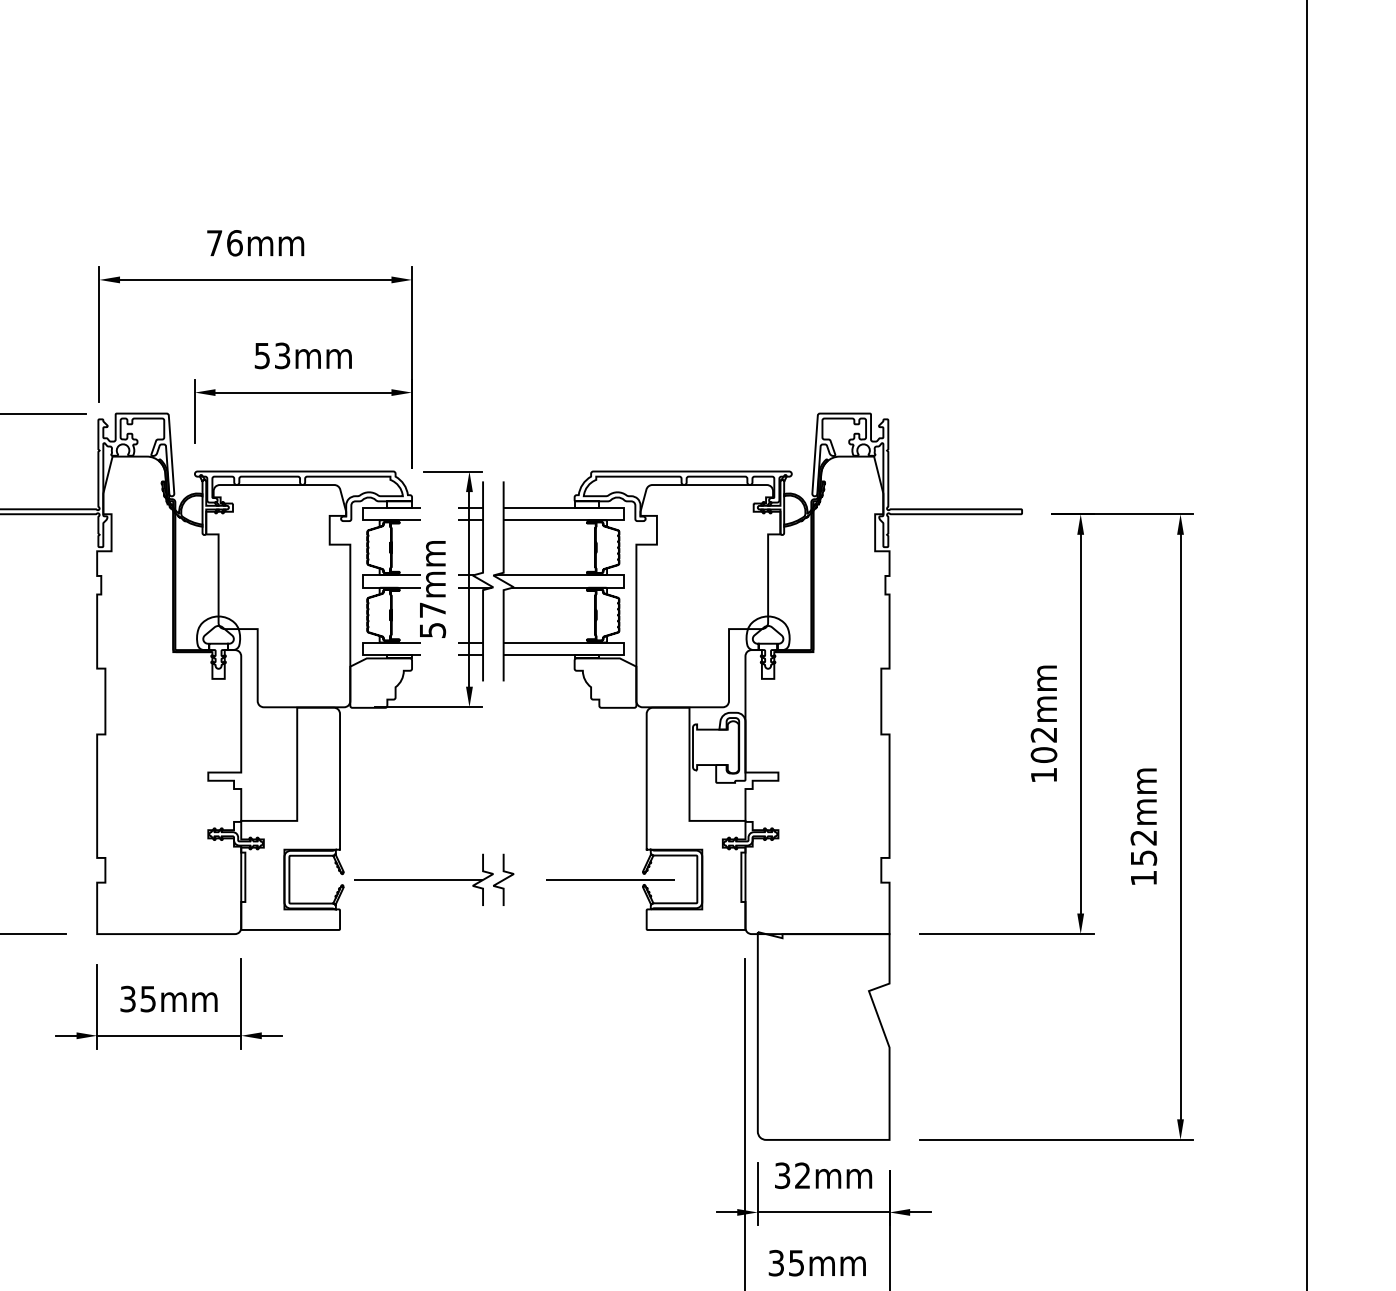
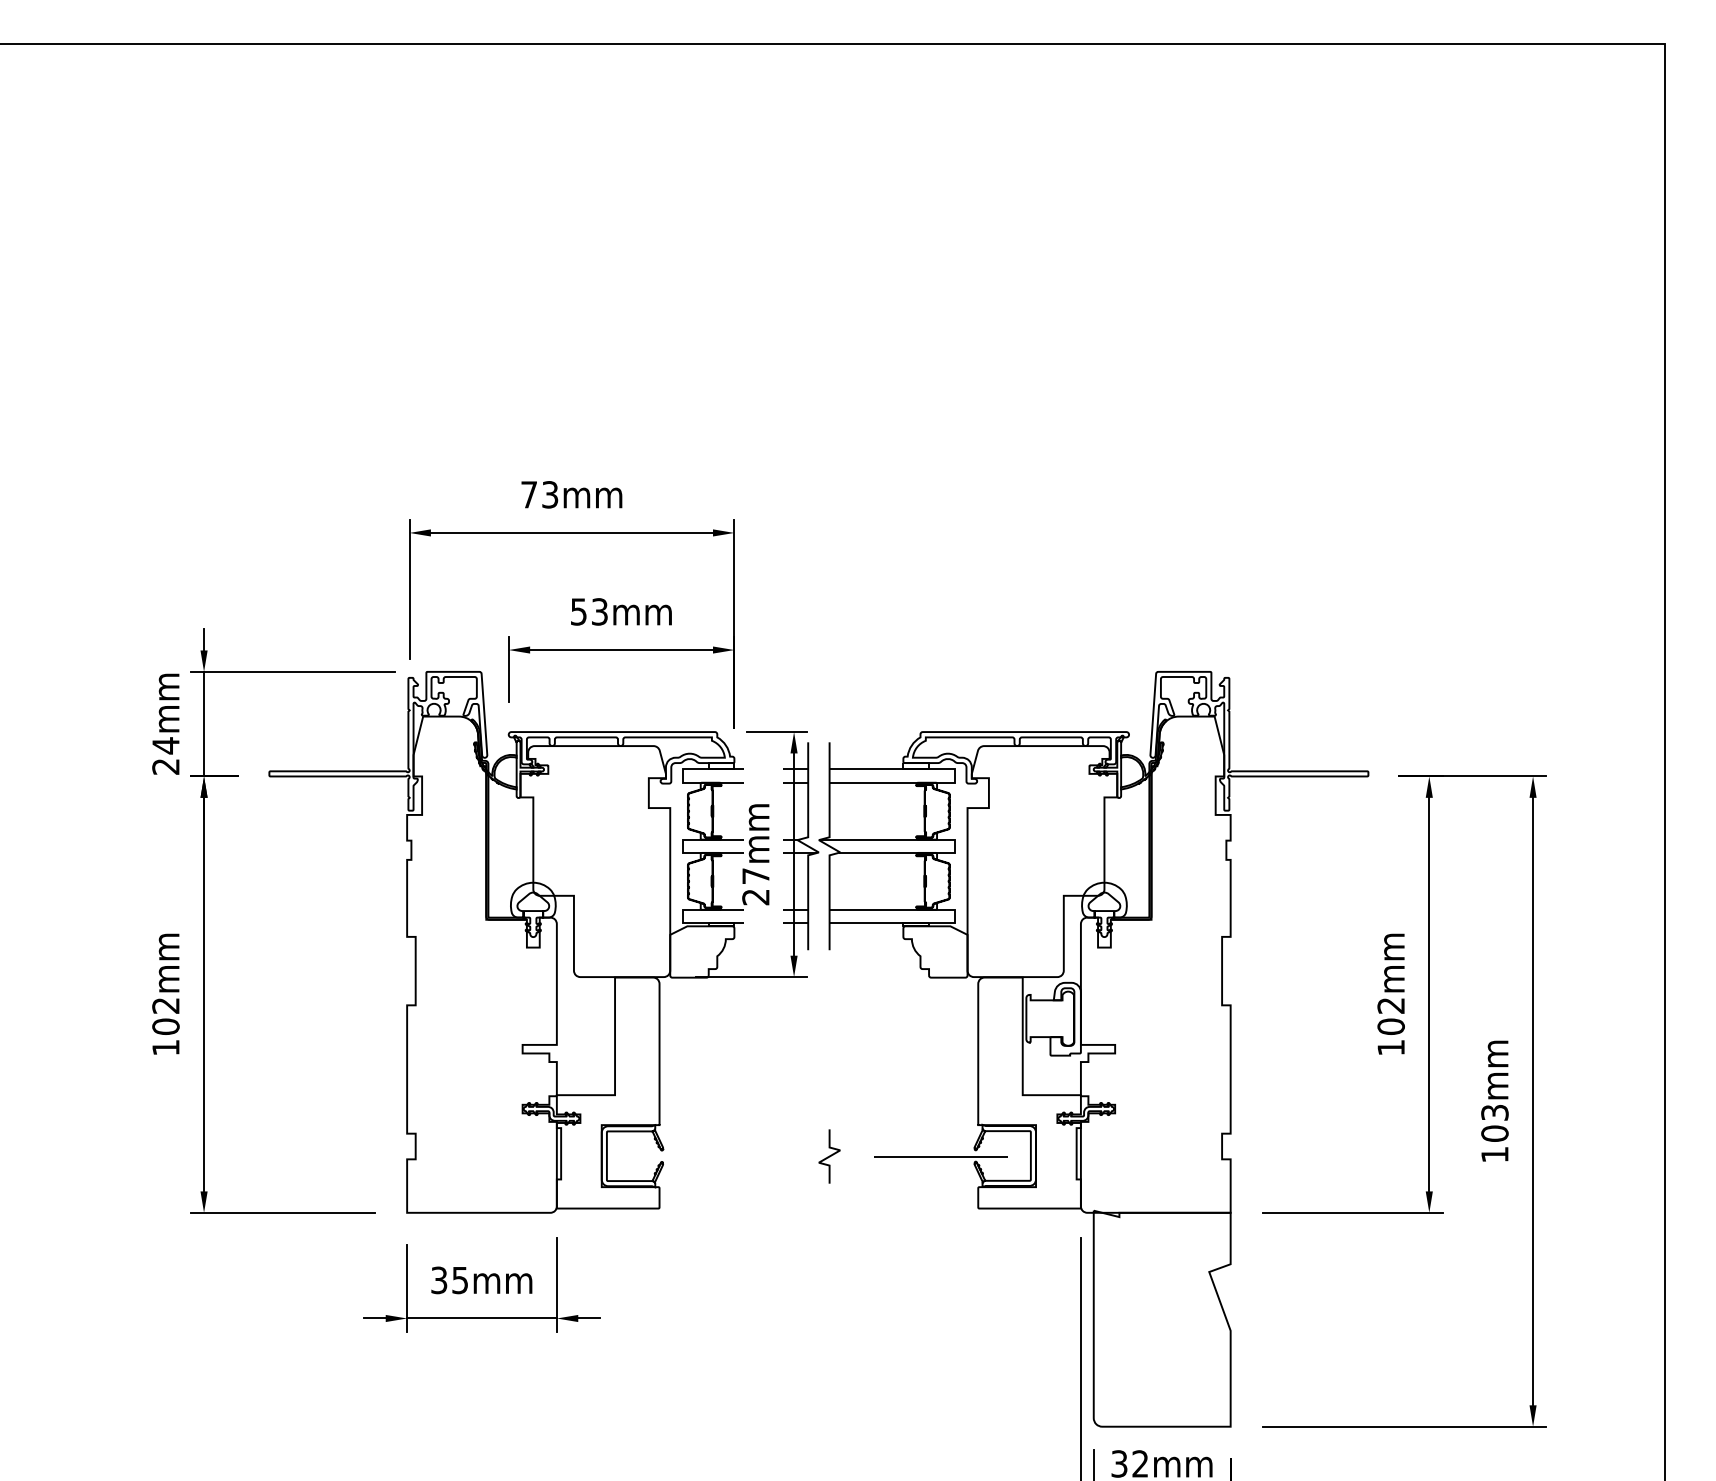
text: (235, 242) -> (550, 494), 76mm -> 73mm
text: (432, 630) -> (755, 897), 57mm -> 27mm
text: (1143, 848) -> (1494, 1123), 152mm -> 103mm
part: (424, 879) -> (747, 1156), removed

